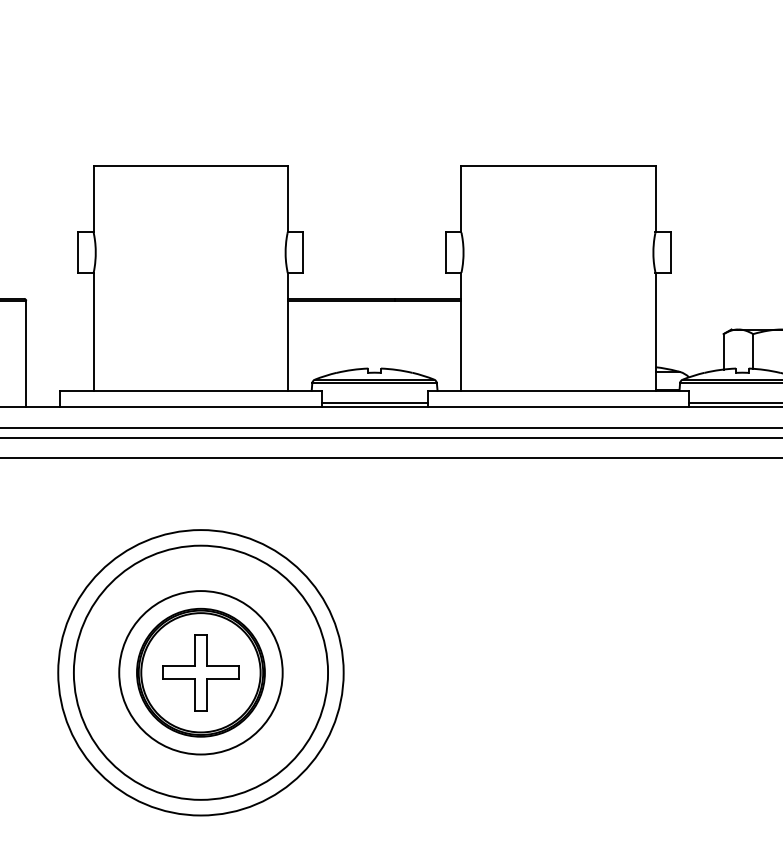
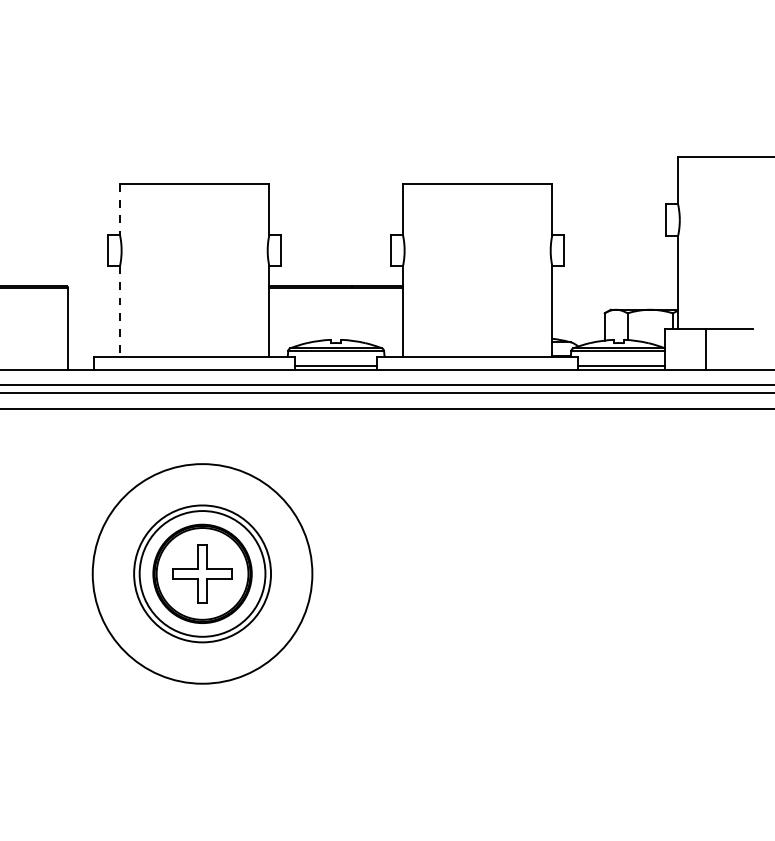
line: (94, 199) -> (120, 209), solid -> dashed
line: (94, 333) -> (120, 312), solid -> dashed
circle: (200, 672) -> (202, 573), size x0.7

